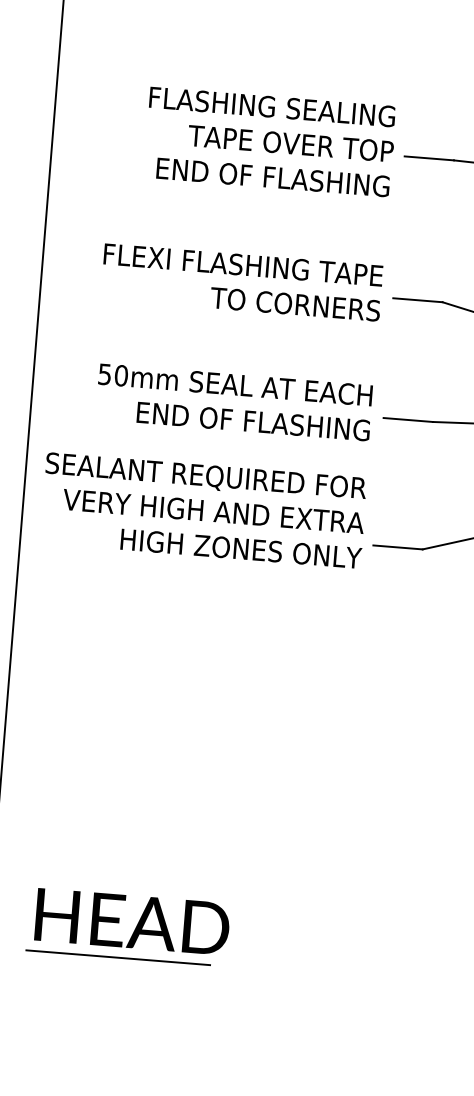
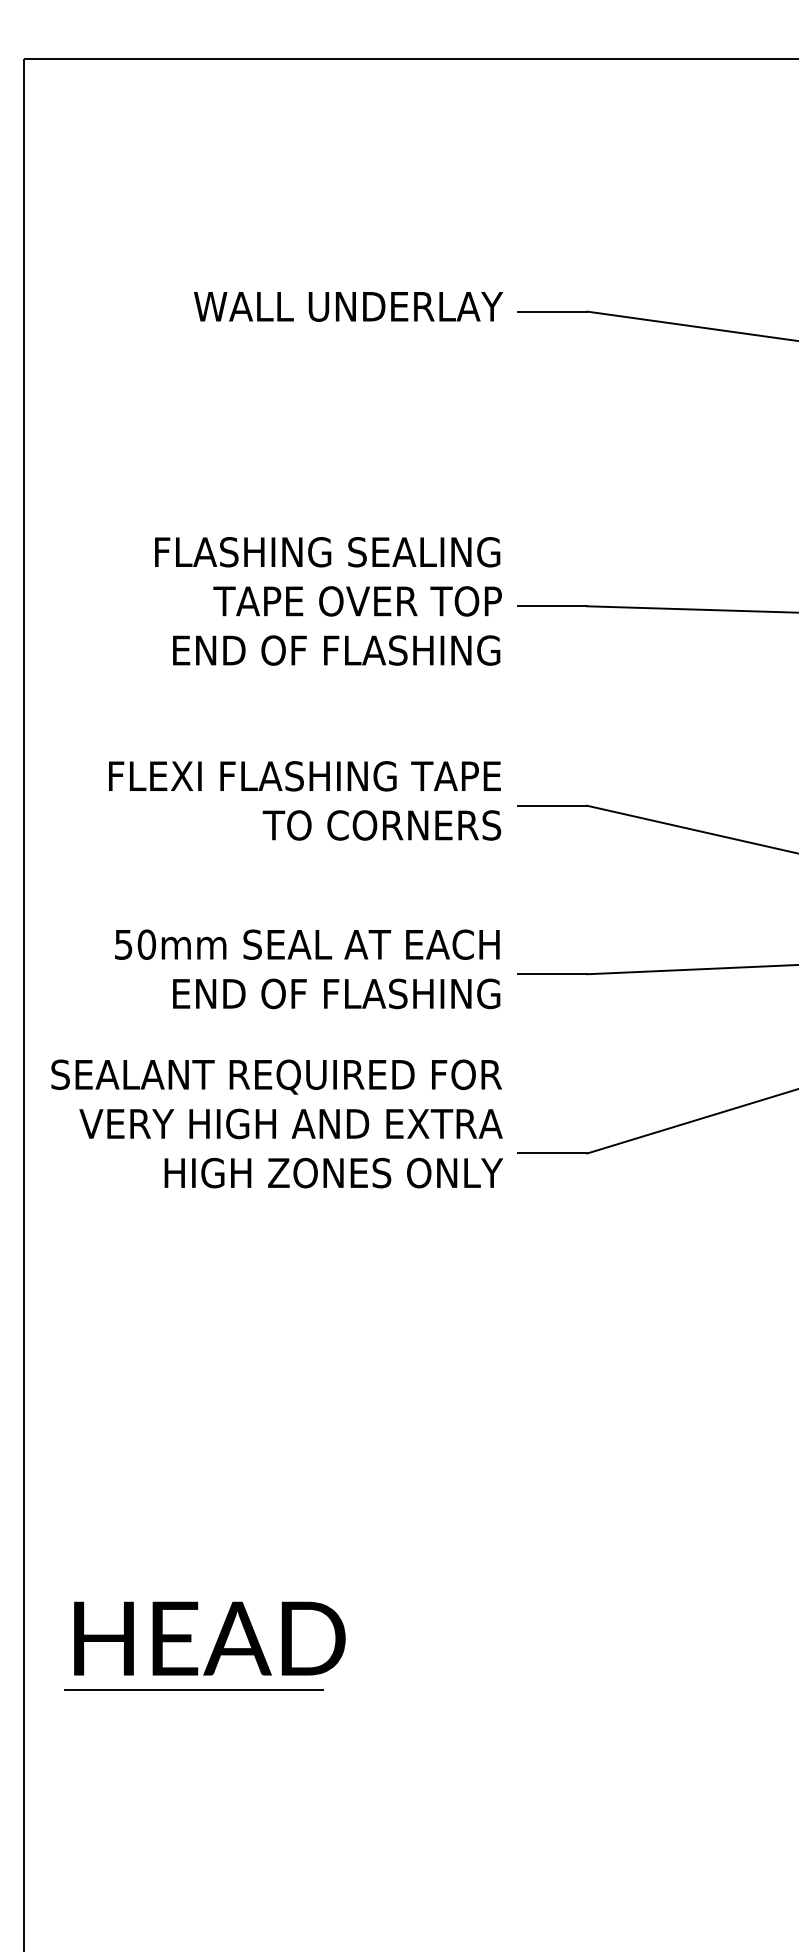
part: (134, 929) -> (213, 1648), moved

